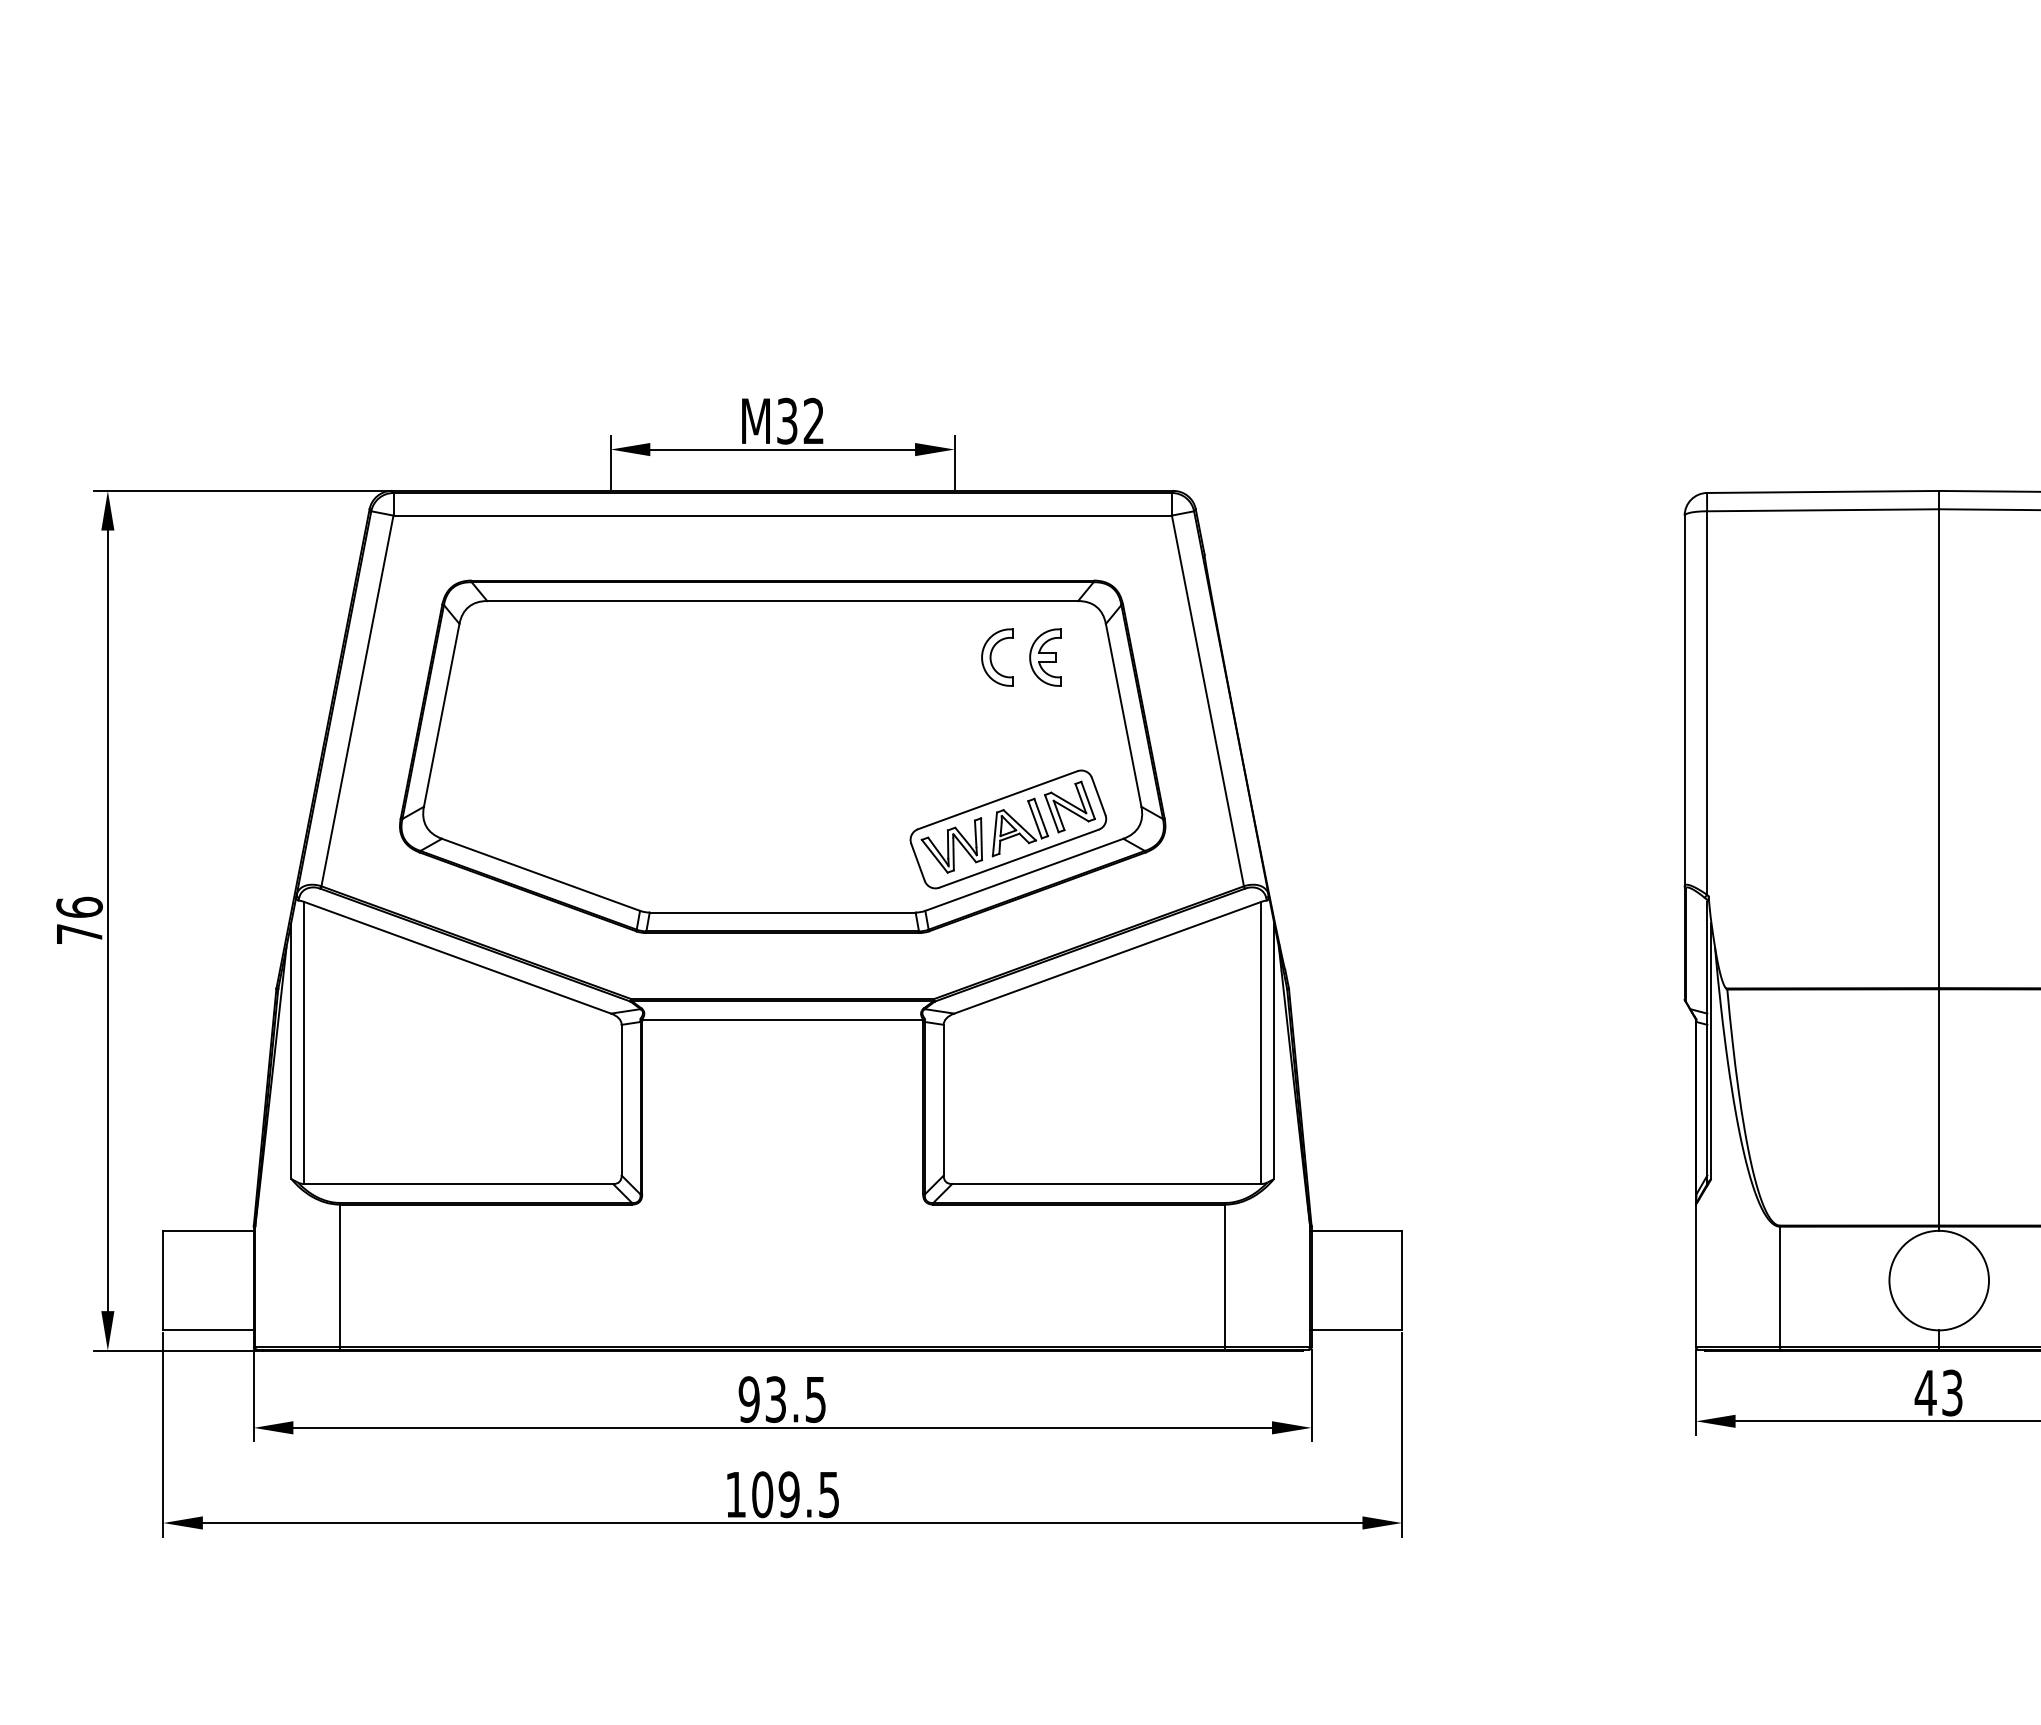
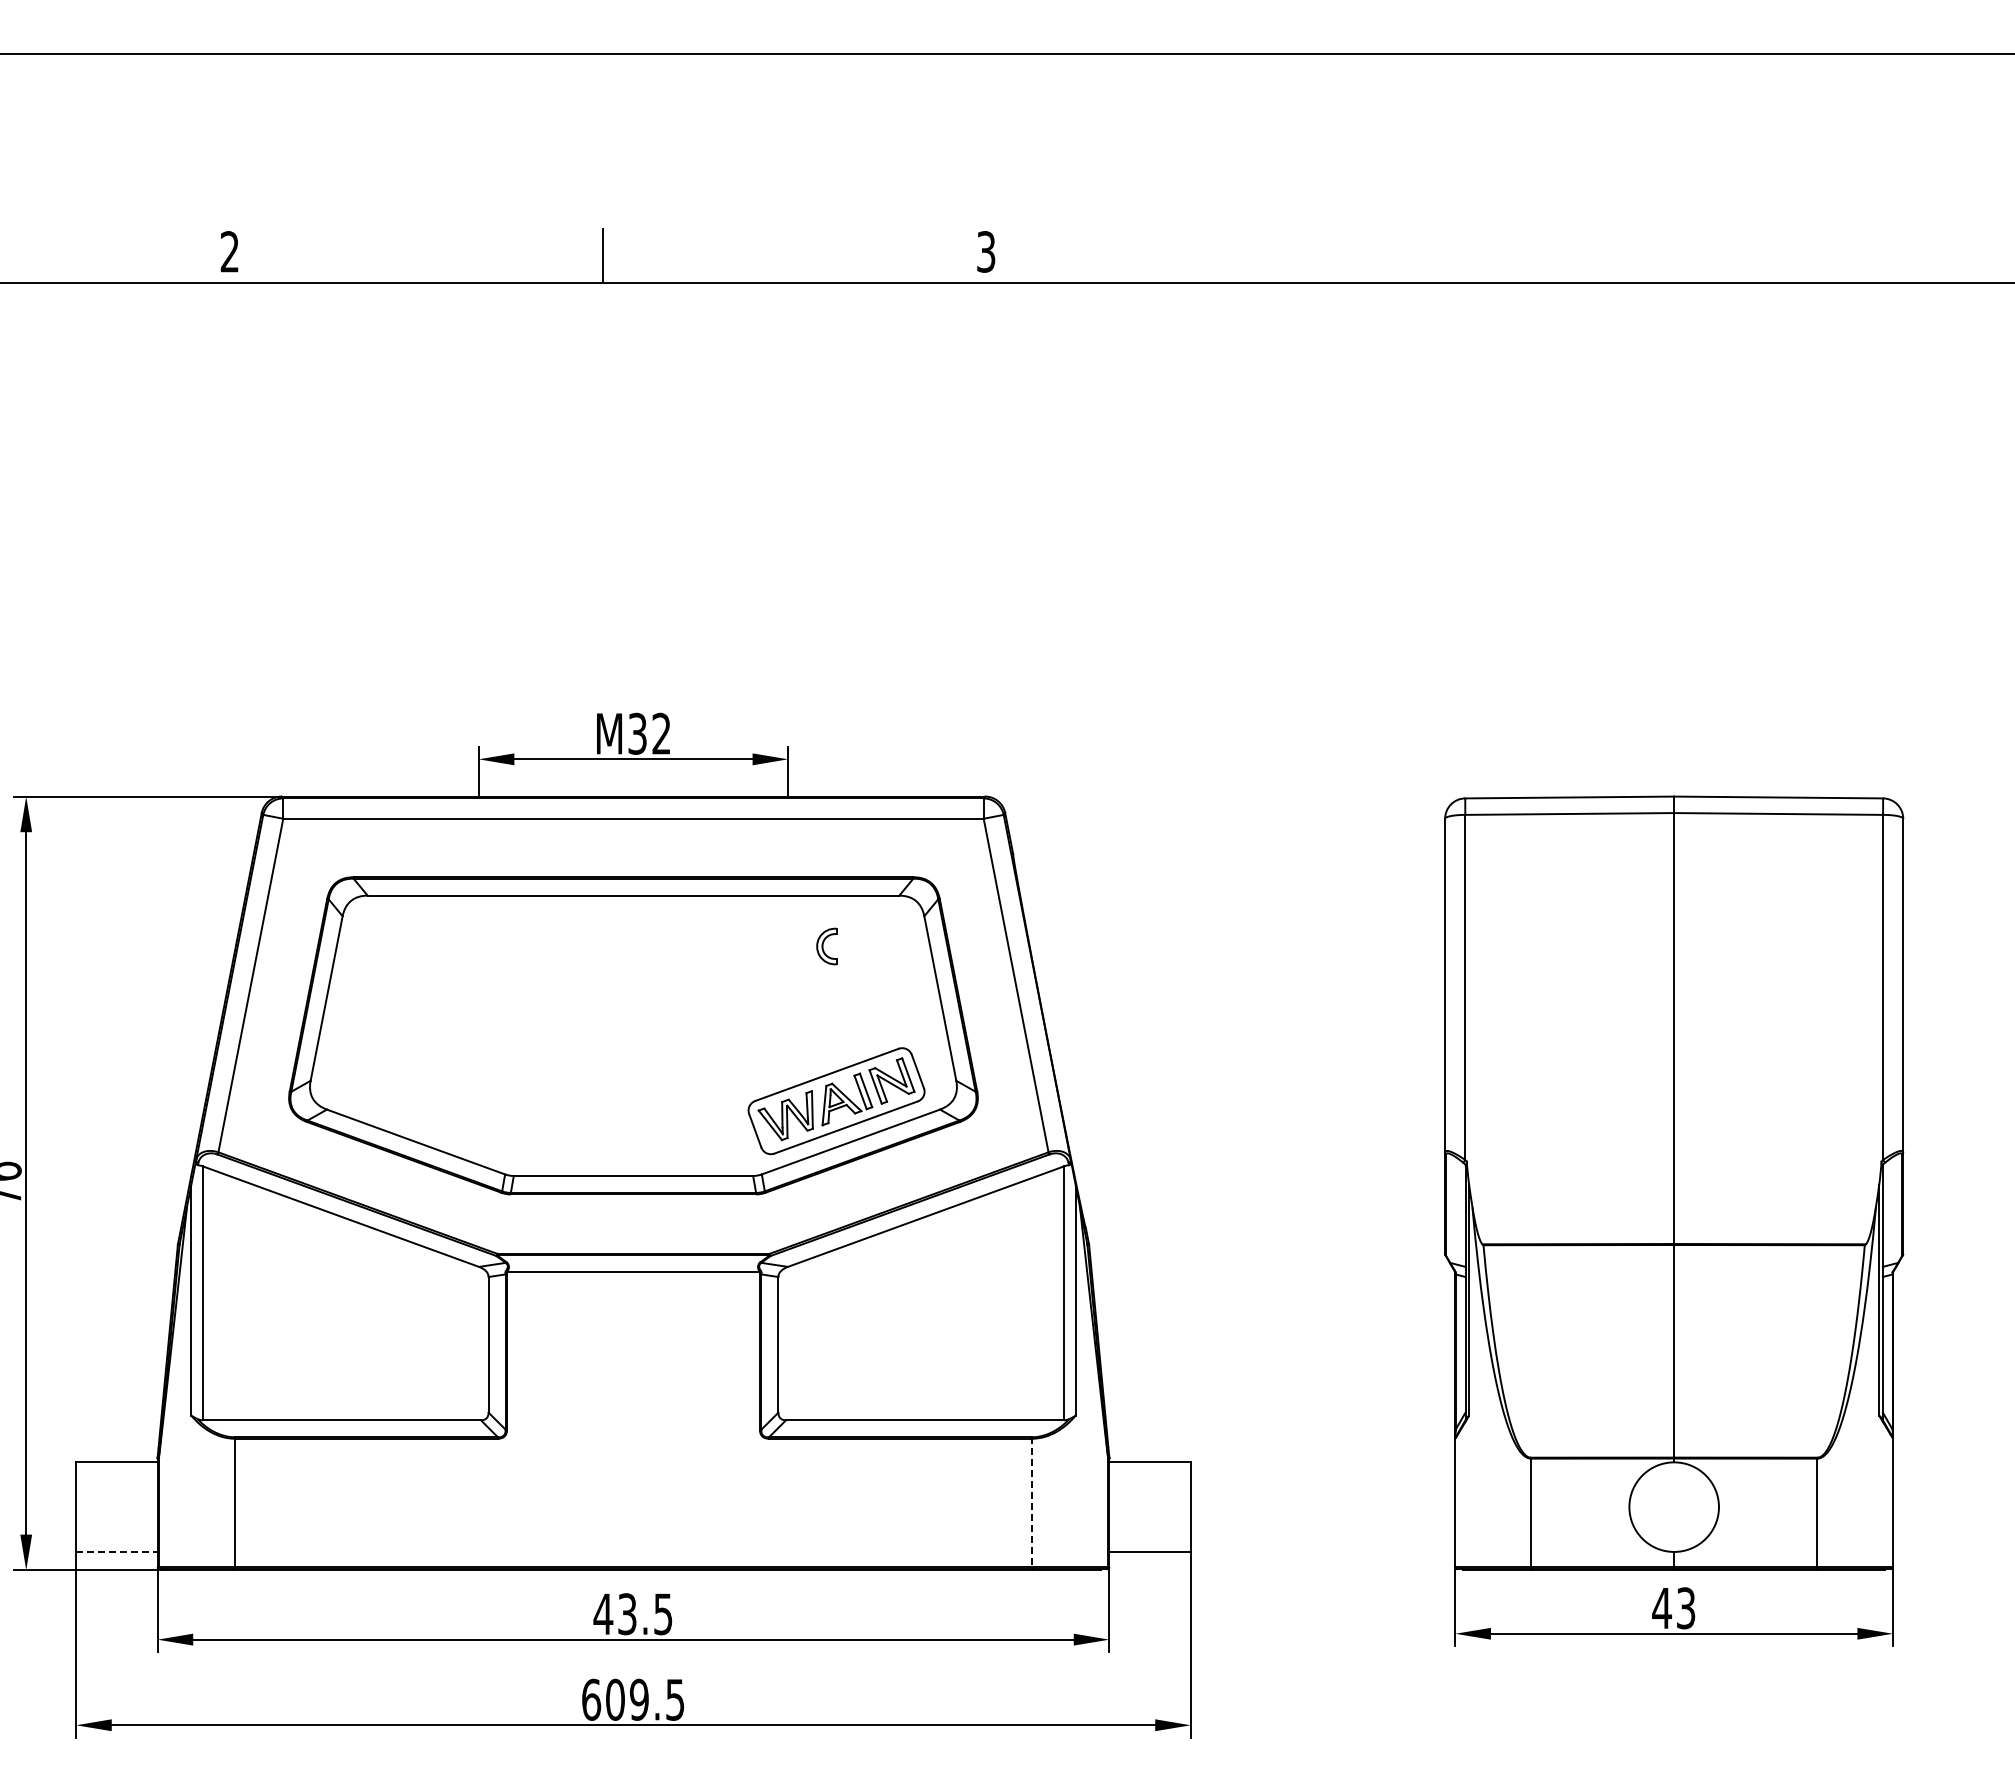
part: (997, 657) -> (826, 946), size x0.7
part: (1044, 657) -> (869, 946), removed
line: (1225, 1276) -> (1031, 1503), solid -> dashed
line: (209, 1329) -> (117, 1551), solid -> dashed
text: (749, 1399) -> (603, 1614), 93.5 -> 43.5
text: (736, 1494) -> (591, 1699), 109.5 -> 609.5

